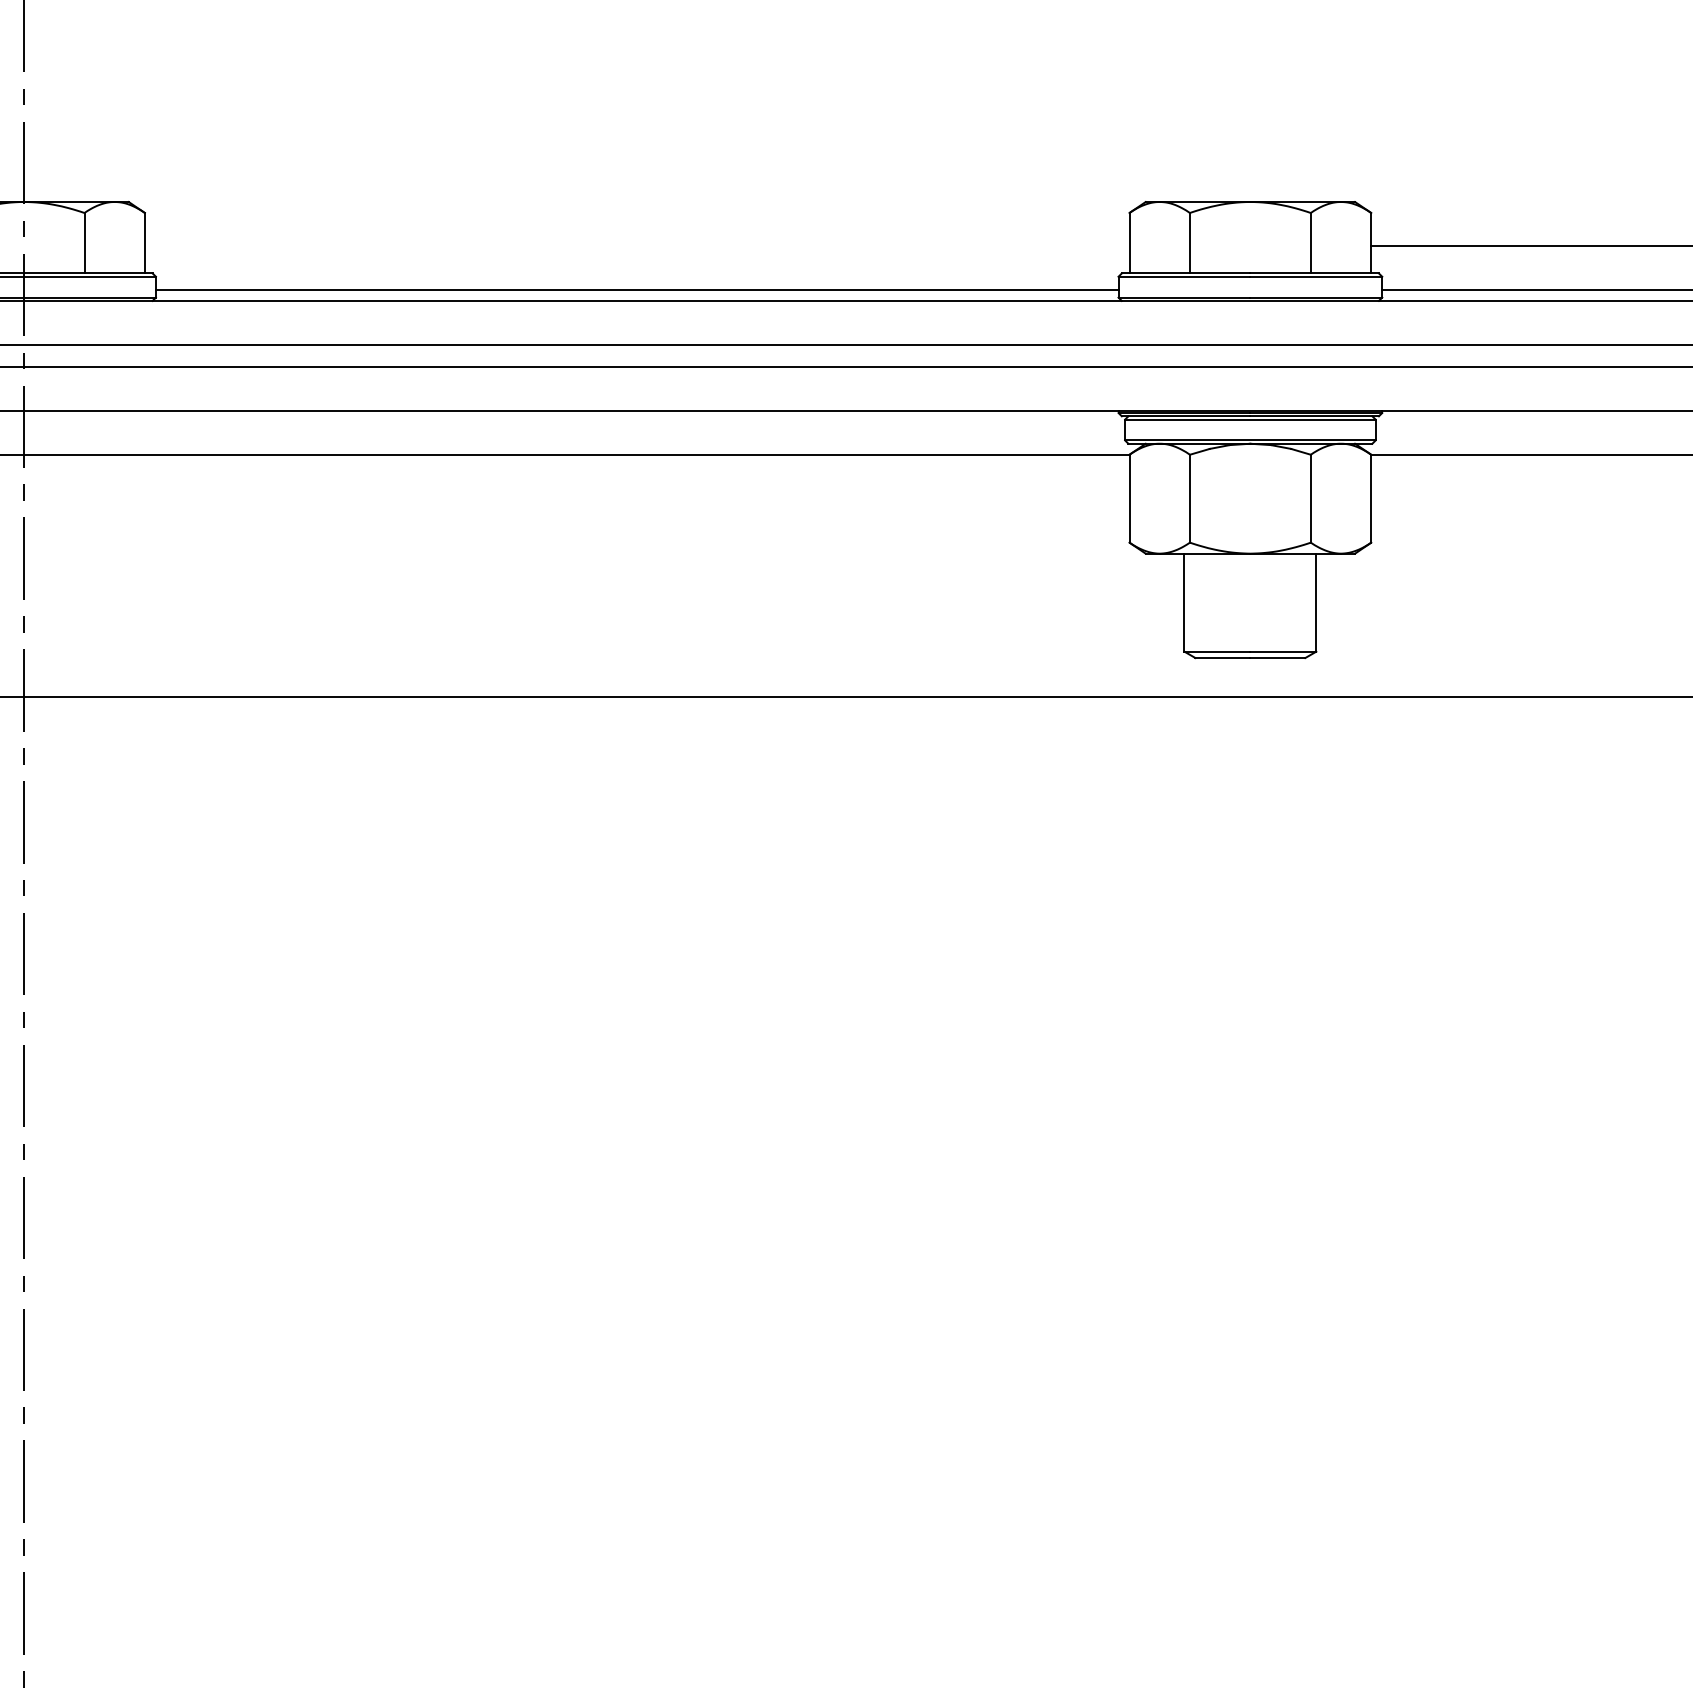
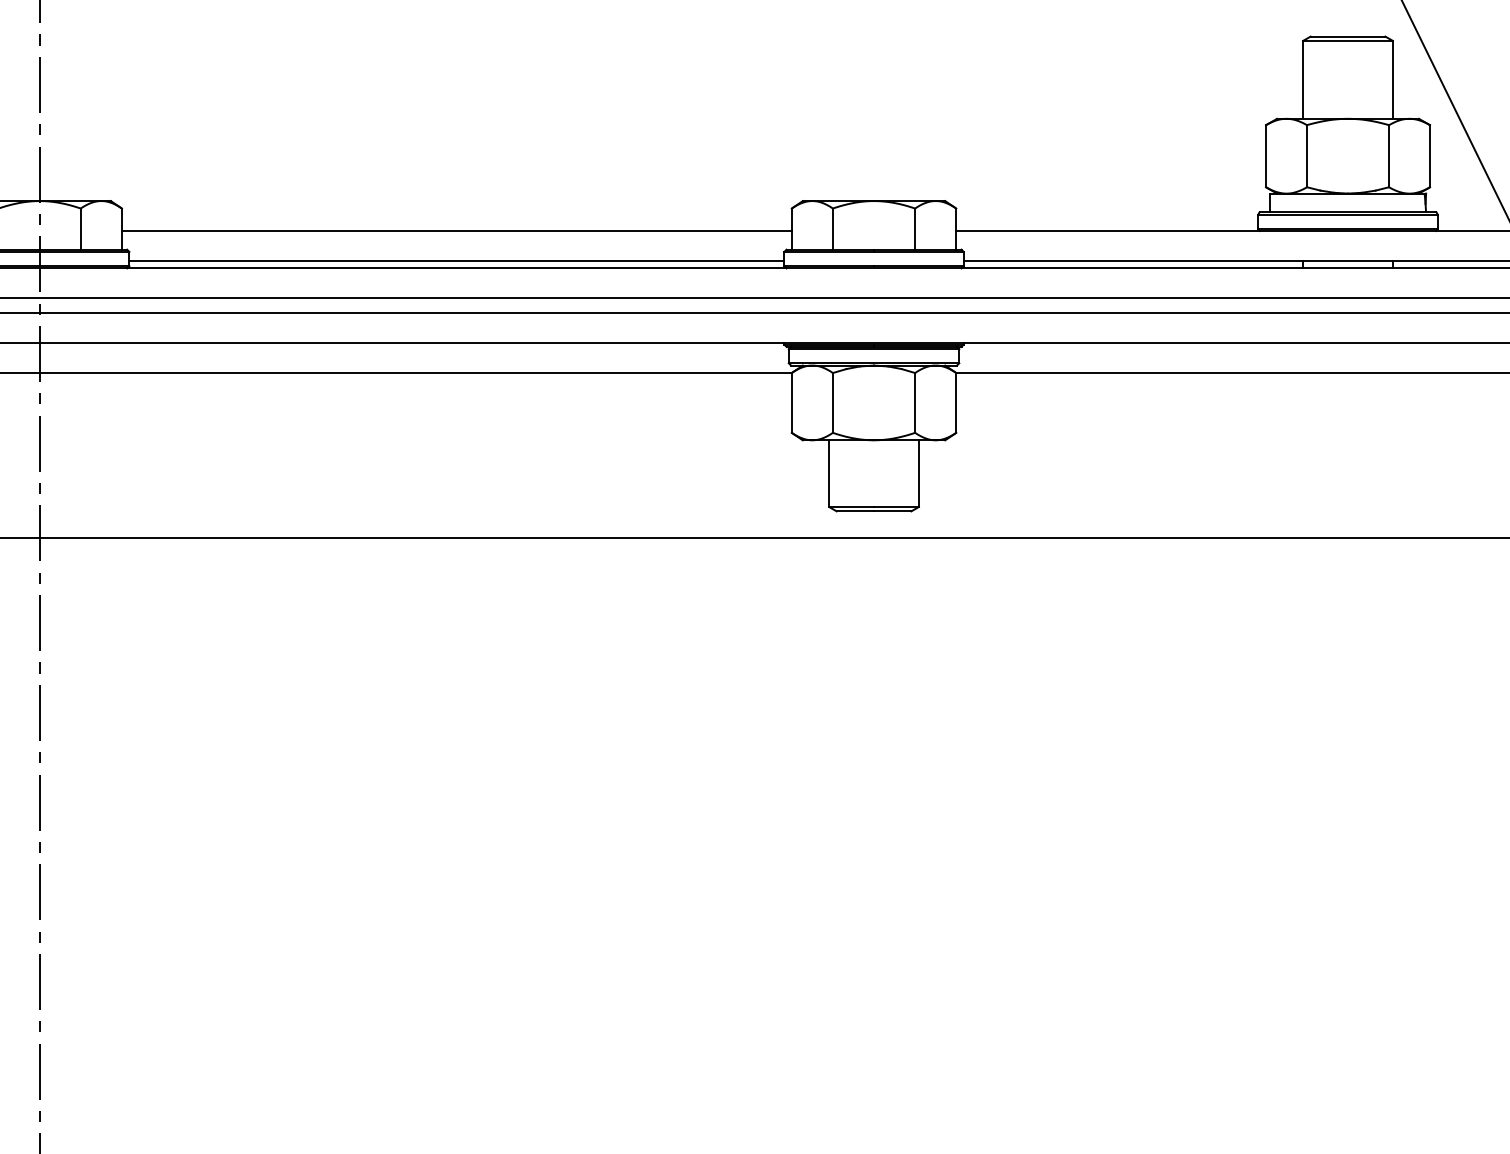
line: (636, 246) -> (456, 231), added

